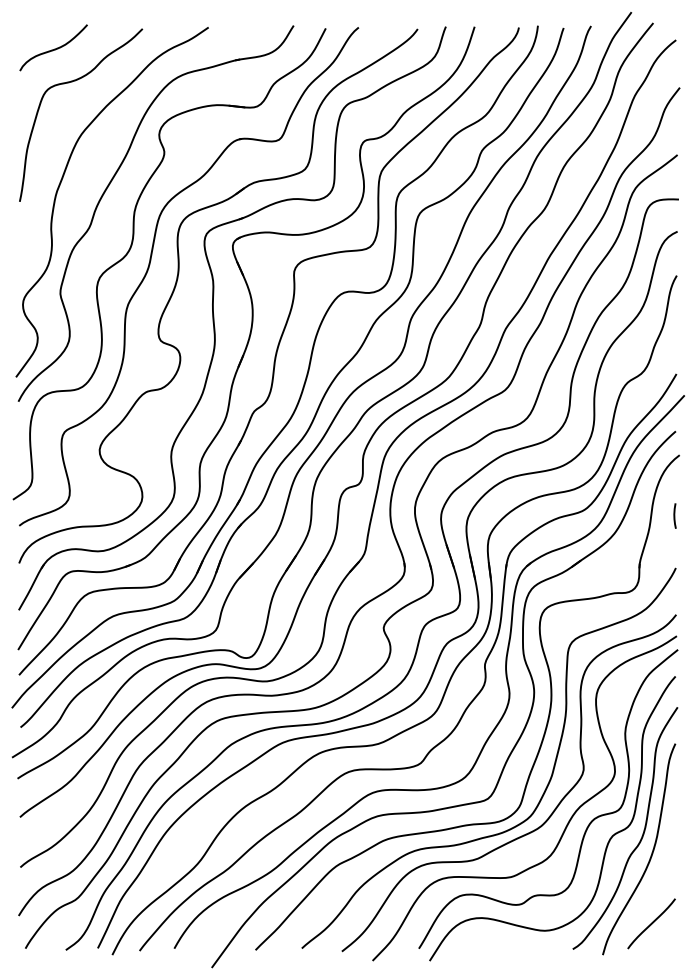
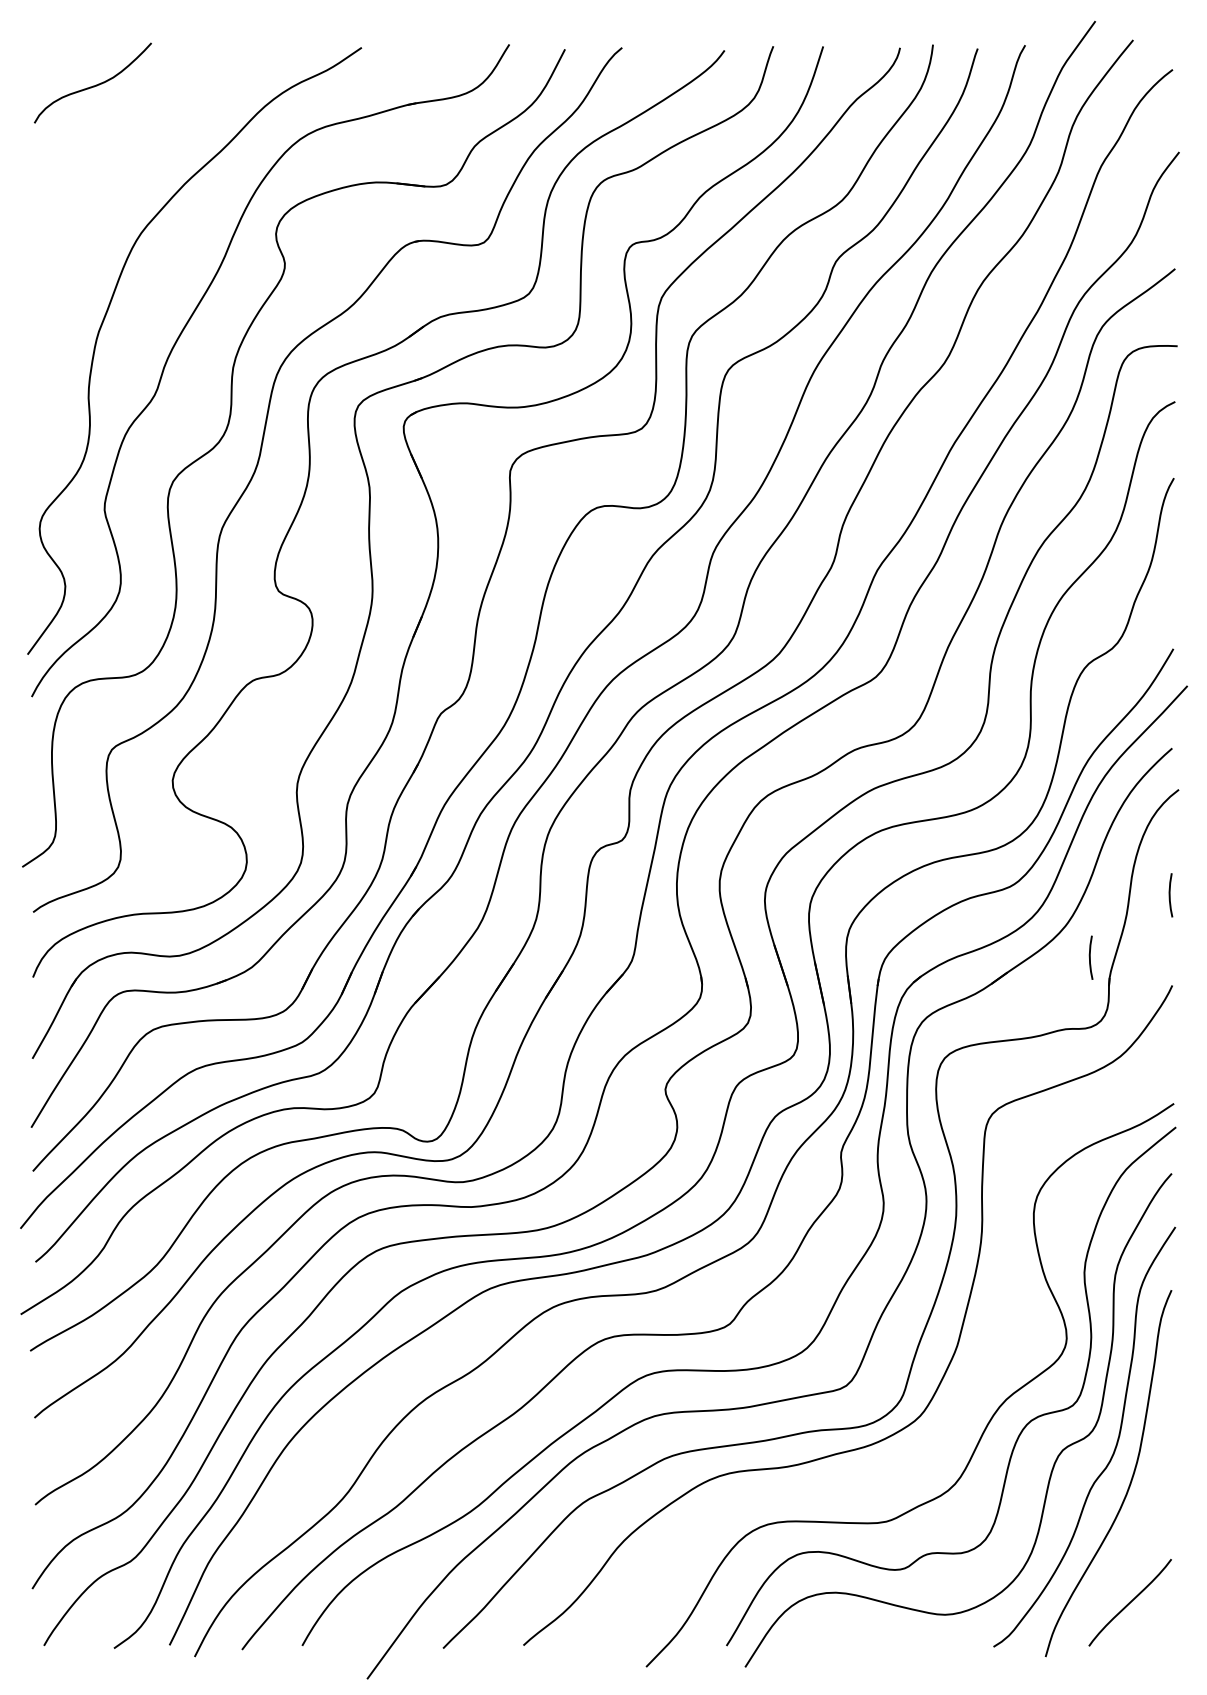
curve: (72, 82) -> (125, 143), removed
line: (628, 551) -> (1090, 956), added
curve: (548, 816) -> (951, 1416), removed

